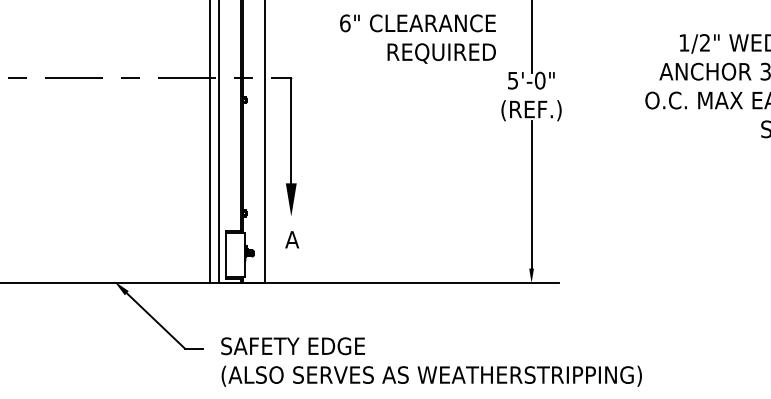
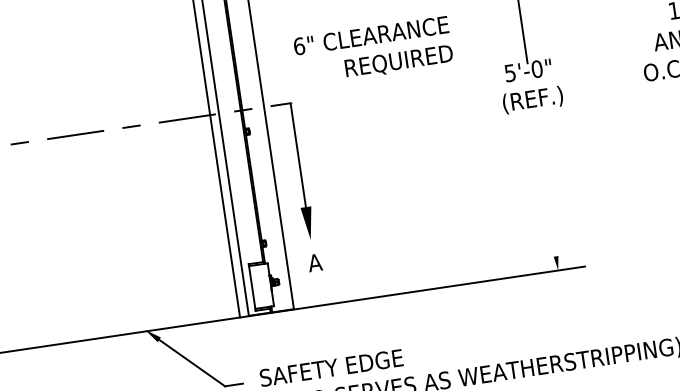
text: (417, 38) -> (373, 50), moved
line: (531, 194) -> (545, 183), removed

